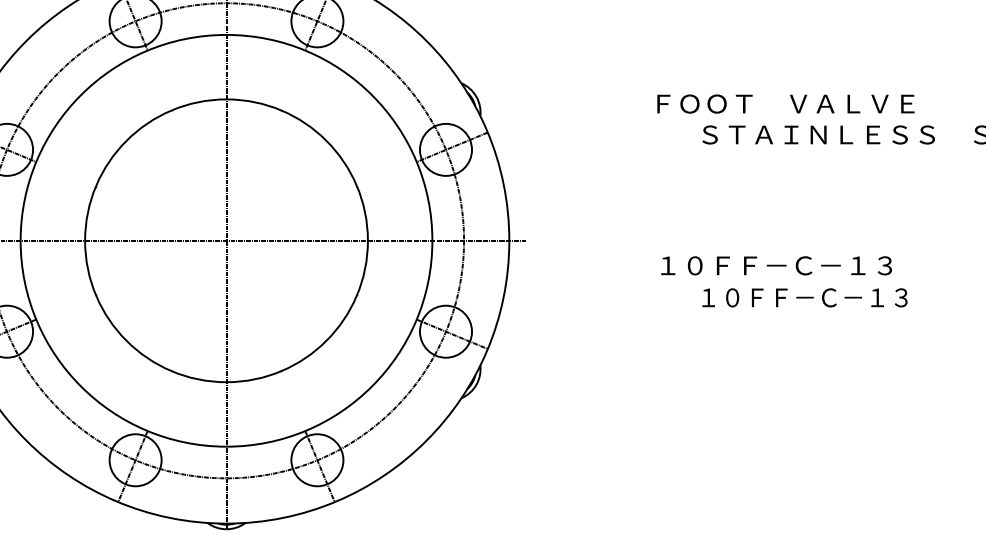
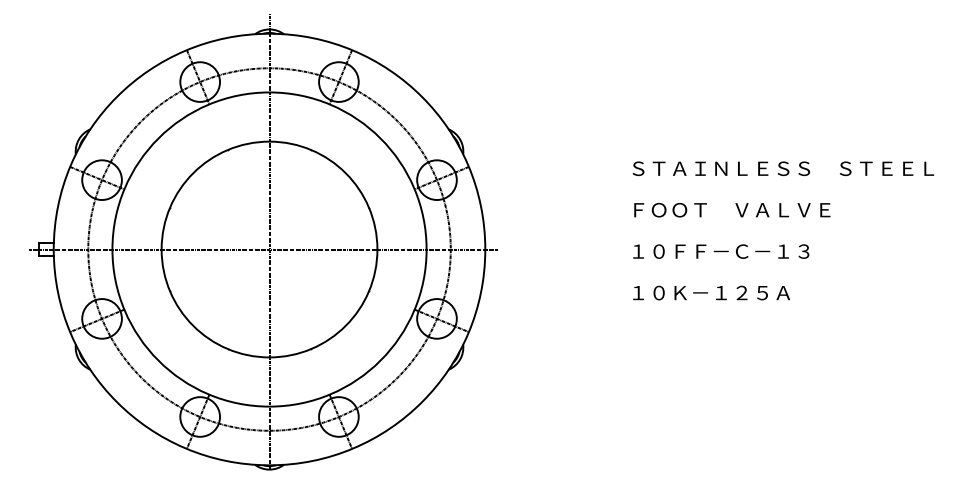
text: (786, 104) -> (732, 210), moved
text: (776, 265) -> (721, 251), moved
text: (804, 297) -> (710, 292), １０ＦＦ－Ｃ－１３ -> １０Ｋ－１２５Ａ

